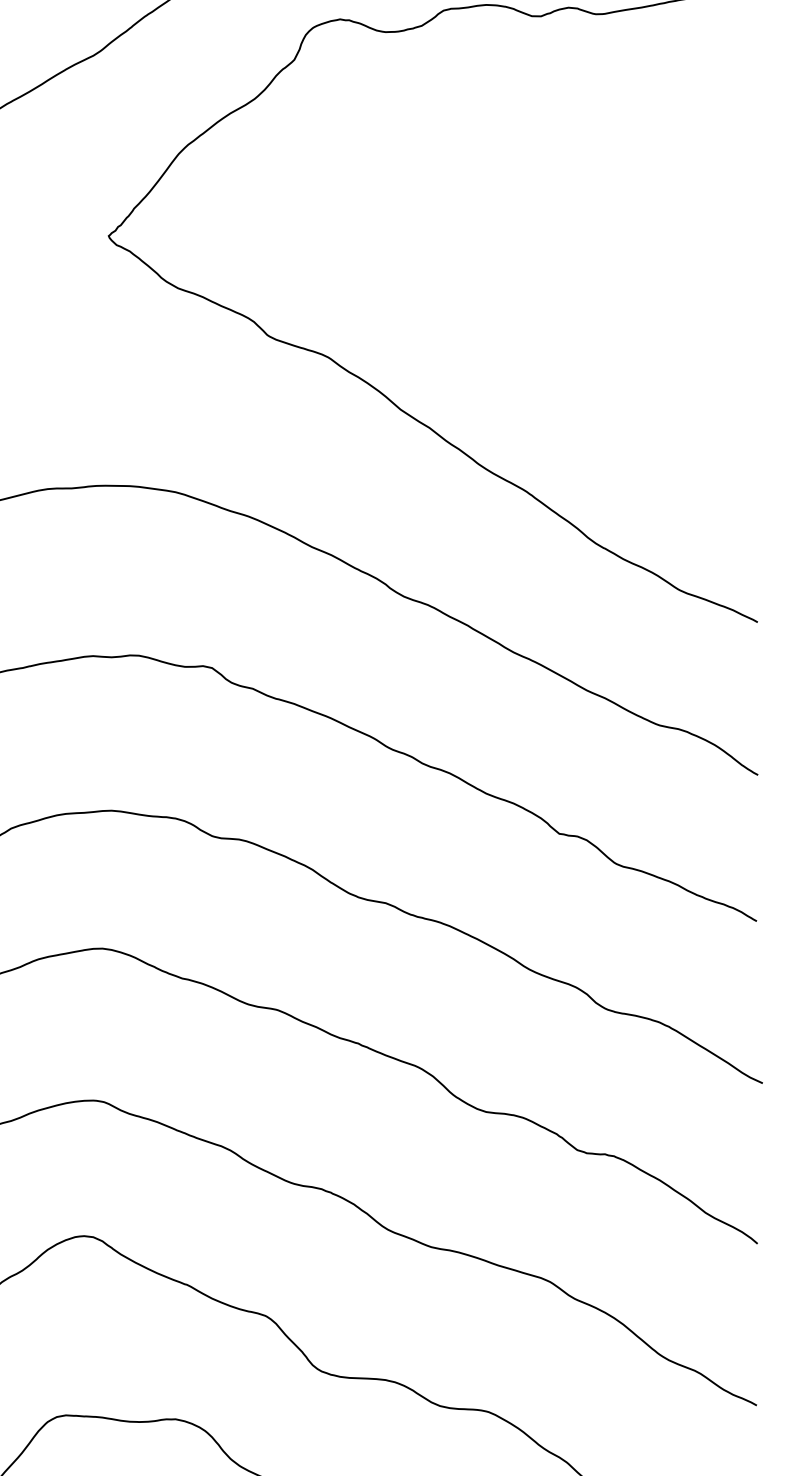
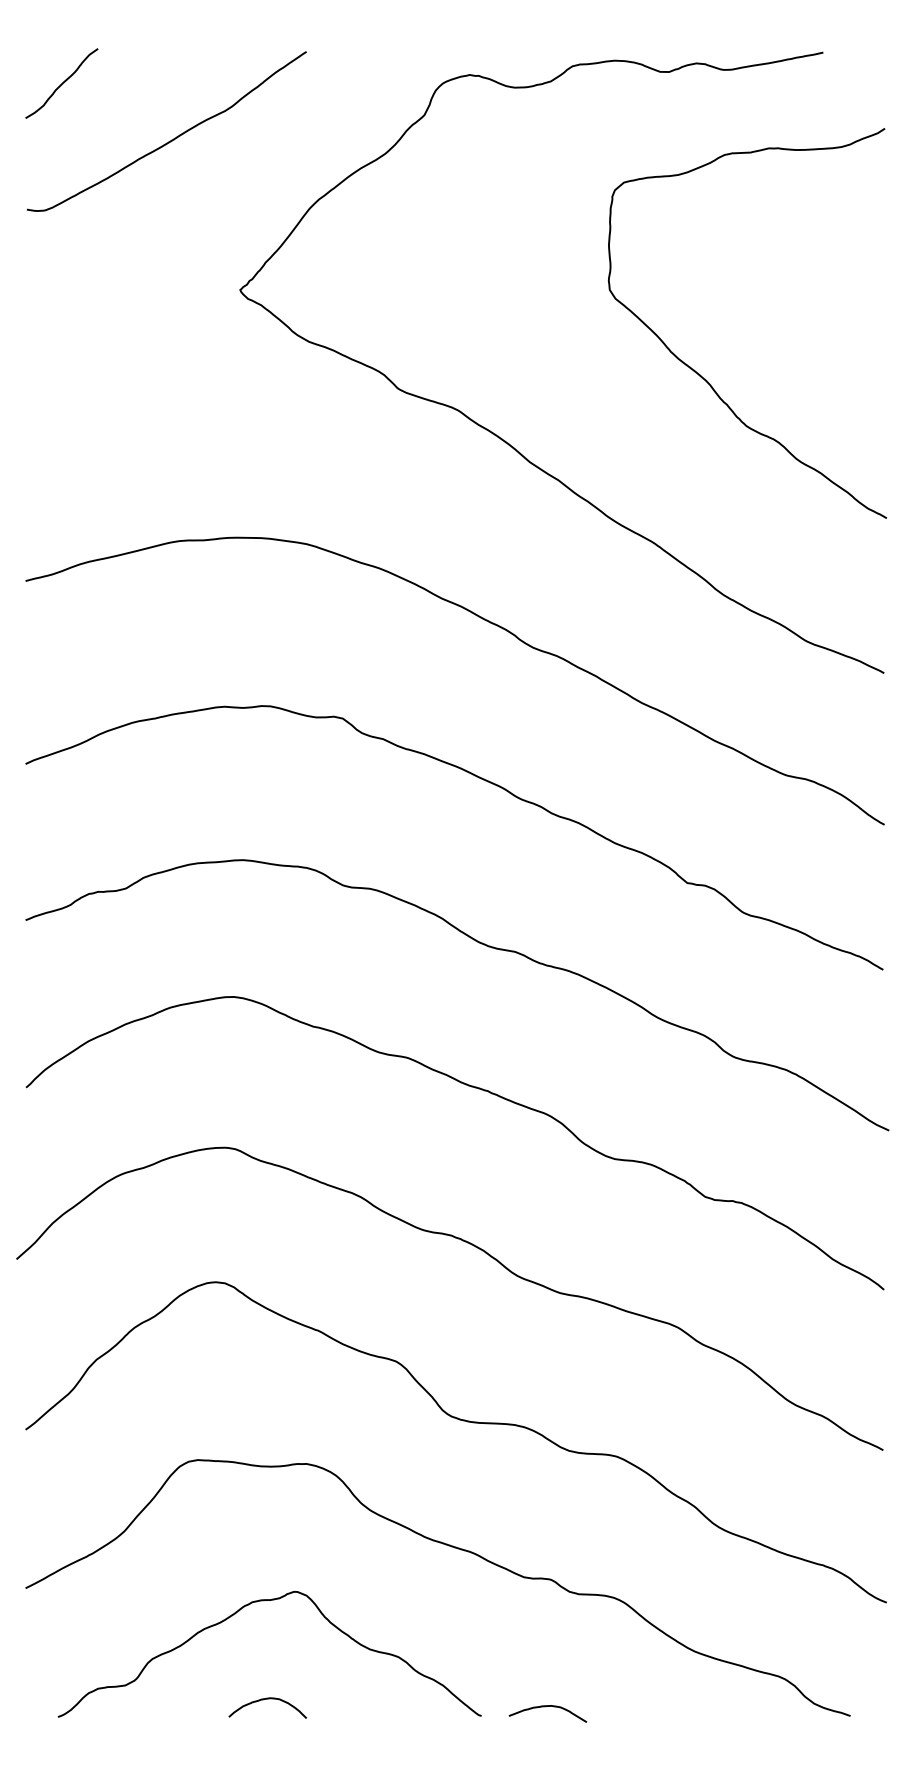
curve: (571, 320) -> (699, 373), added

